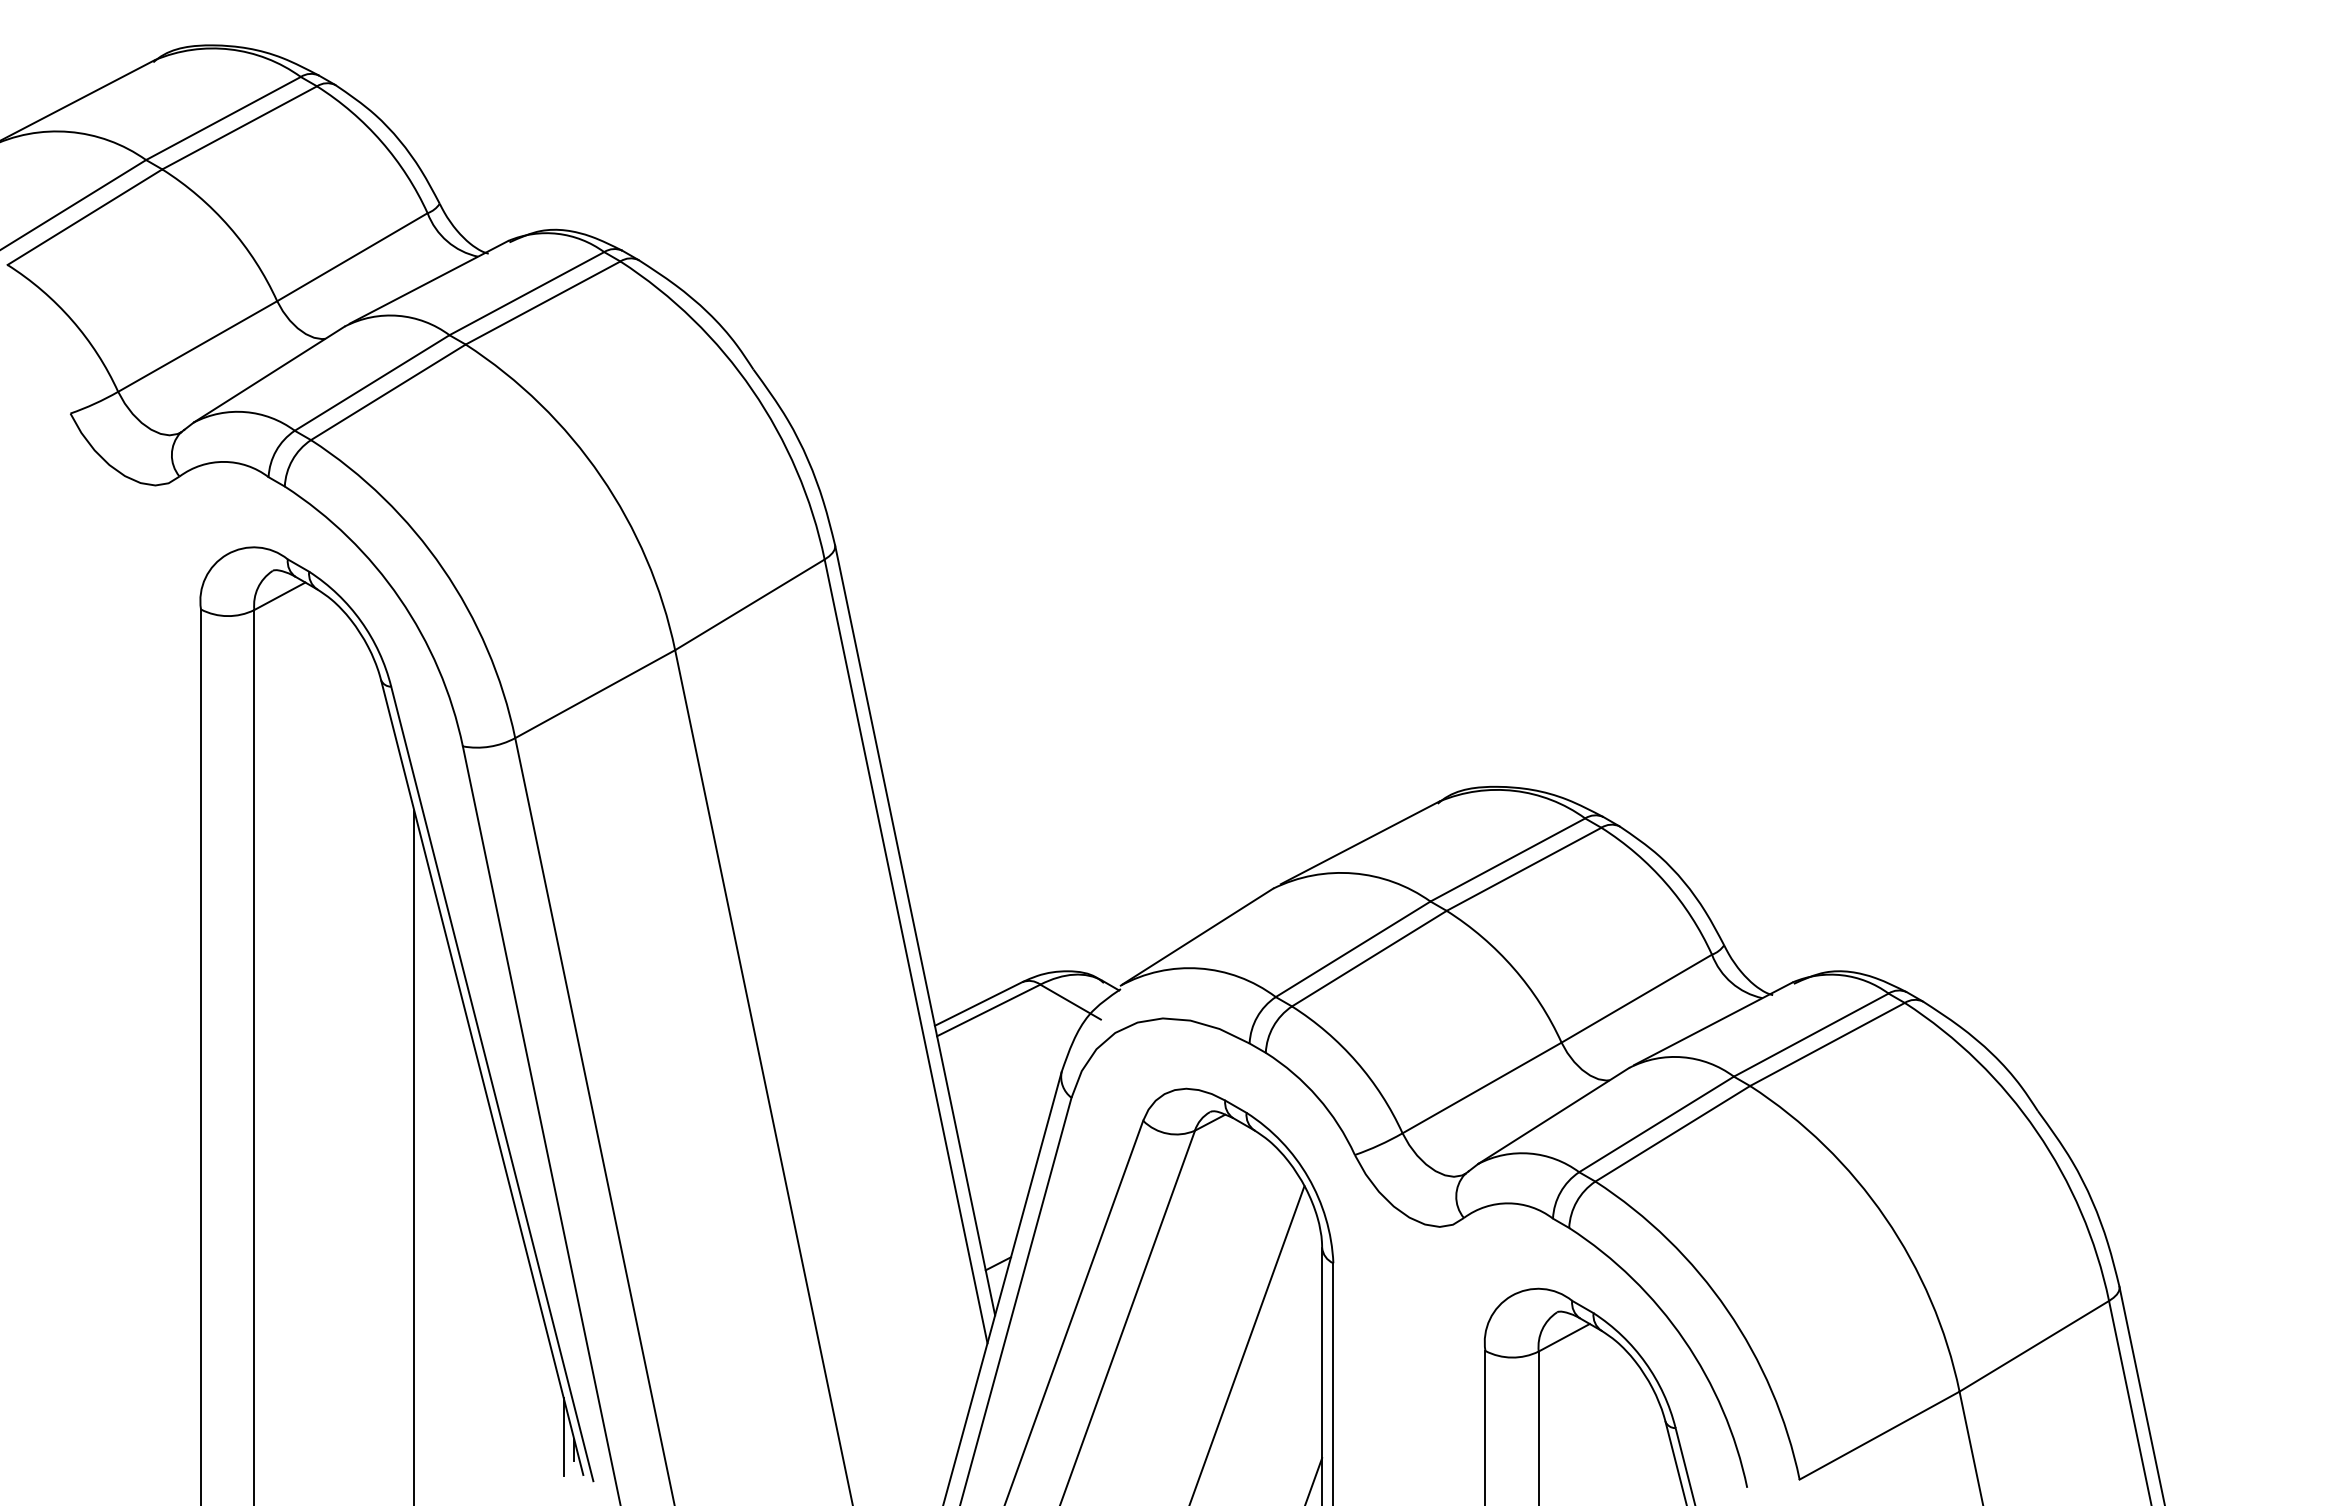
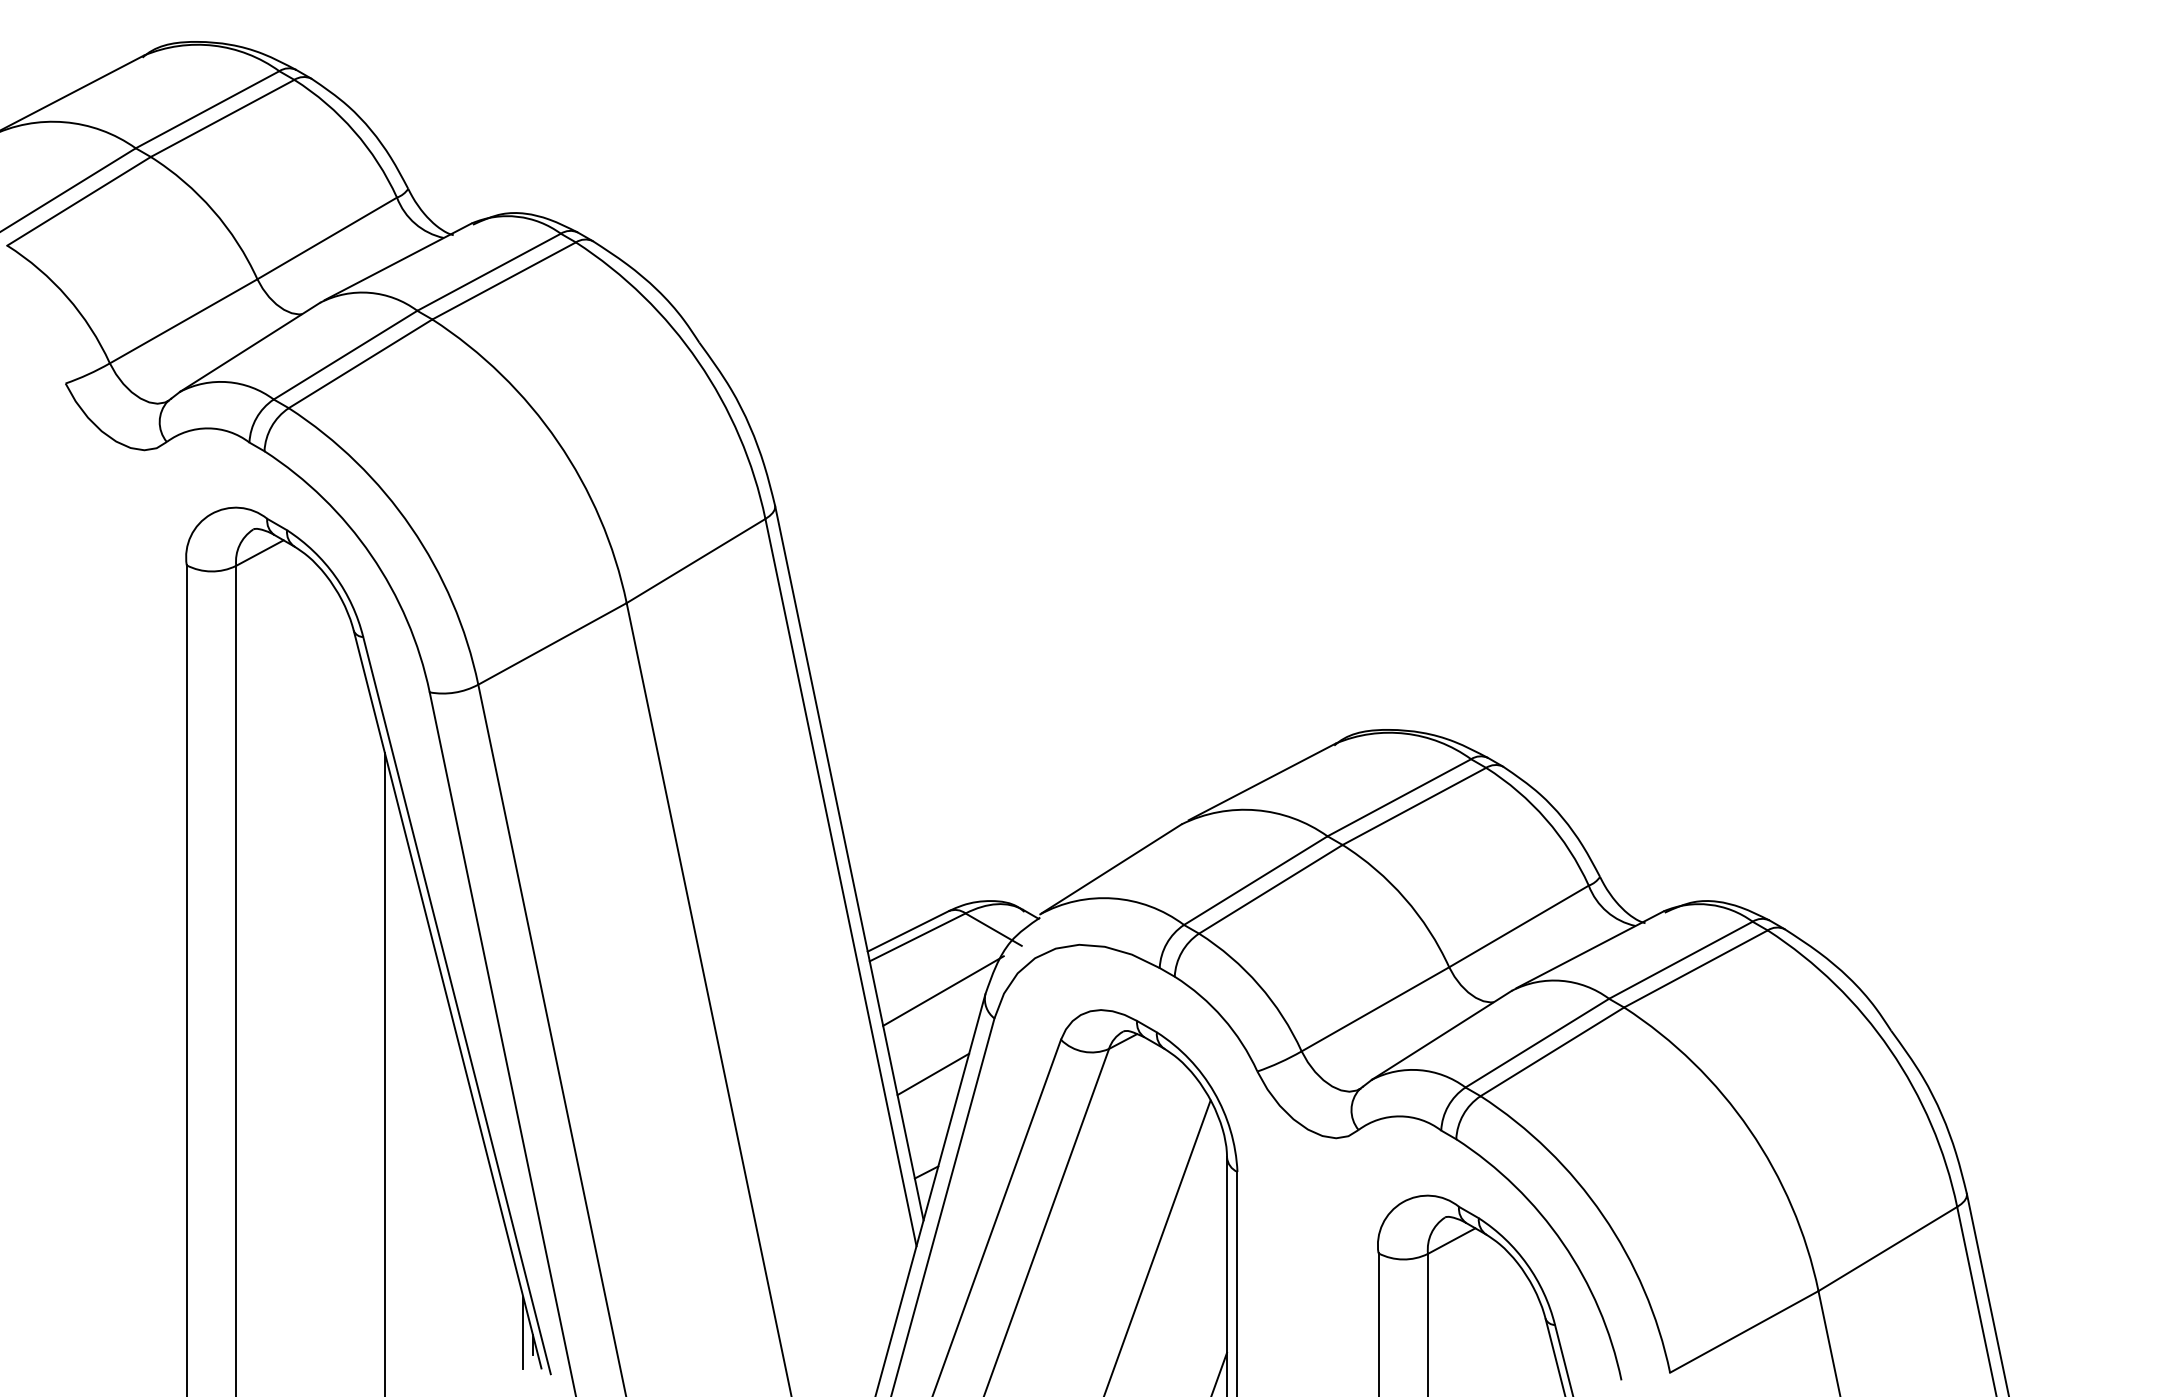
line: (1016, 1067) -> (943, 990), added
line: (1005, 1157) -> (933, 1073), added

